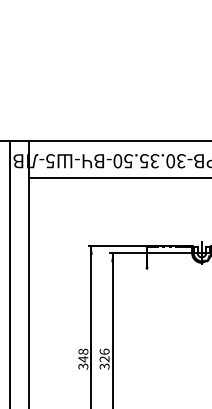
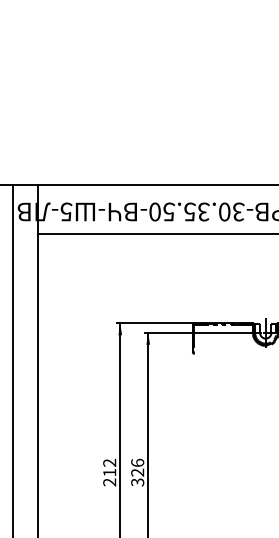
text: (83, 358) -> (109, 471), 348 -> 212

